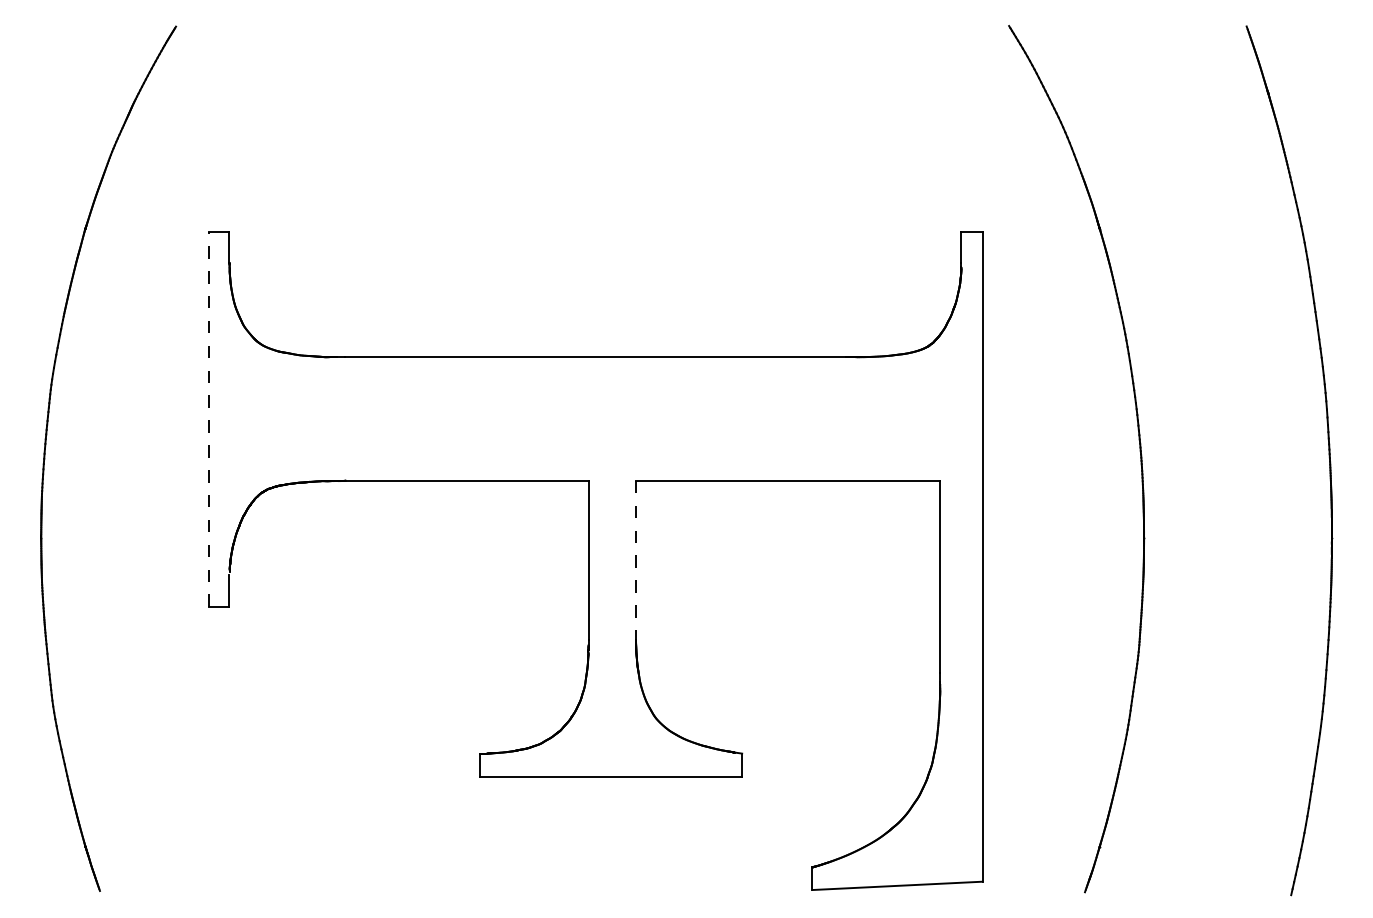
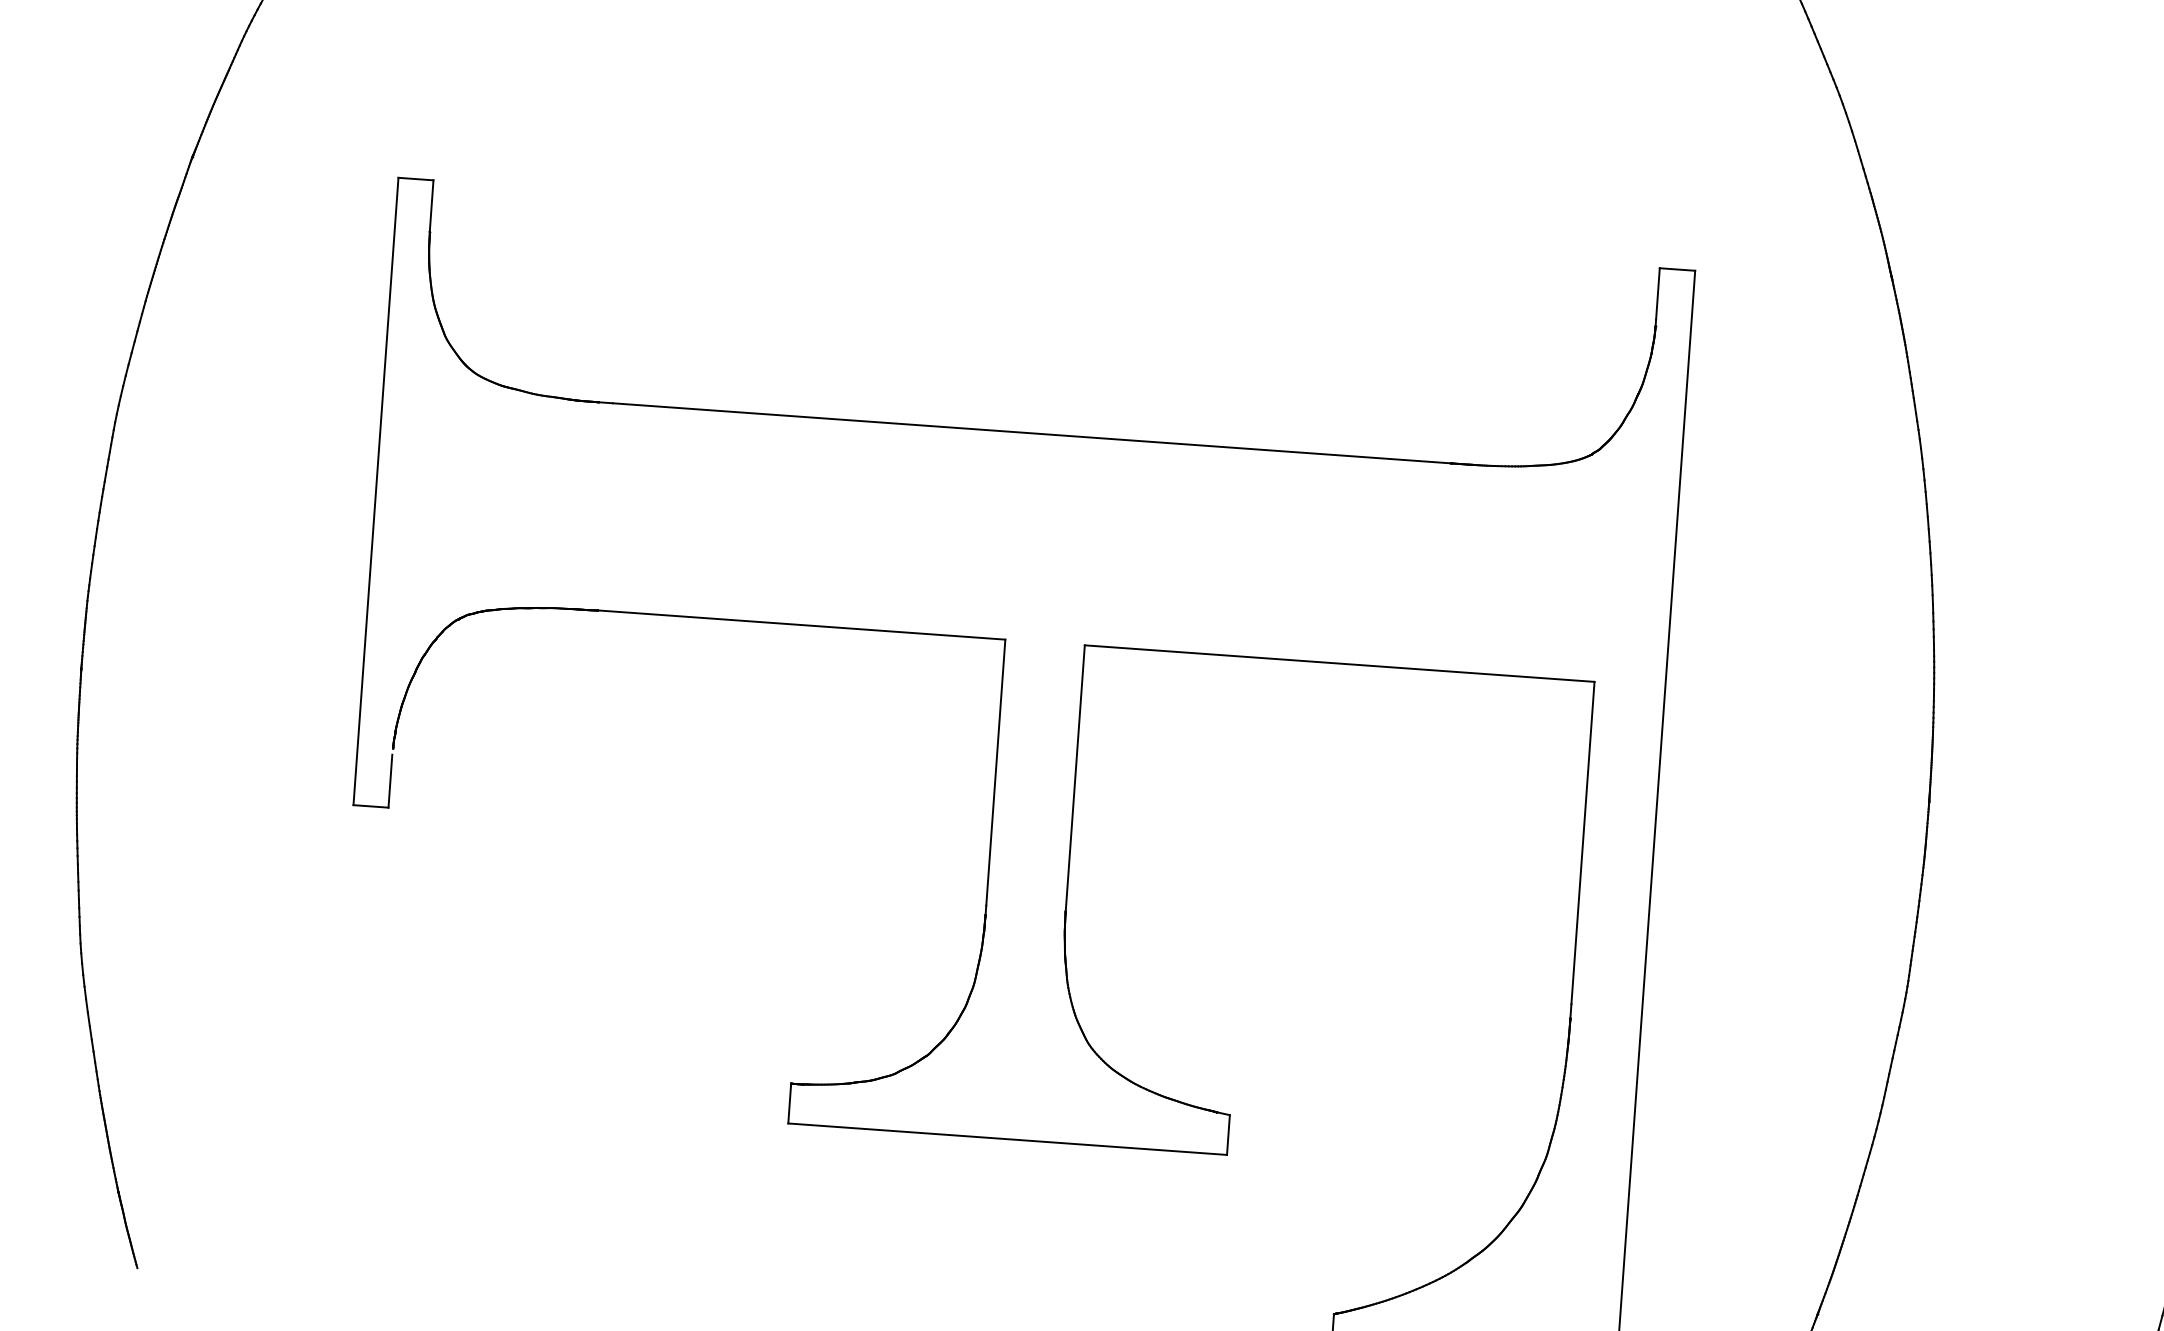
line: (208, 419) -> (375, 491), dashed -> solid
line: (636, 560) -> (1076, 778), dashed -> solid

